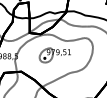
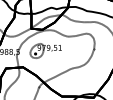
part: (54, 54) -> (45, 50), moved

